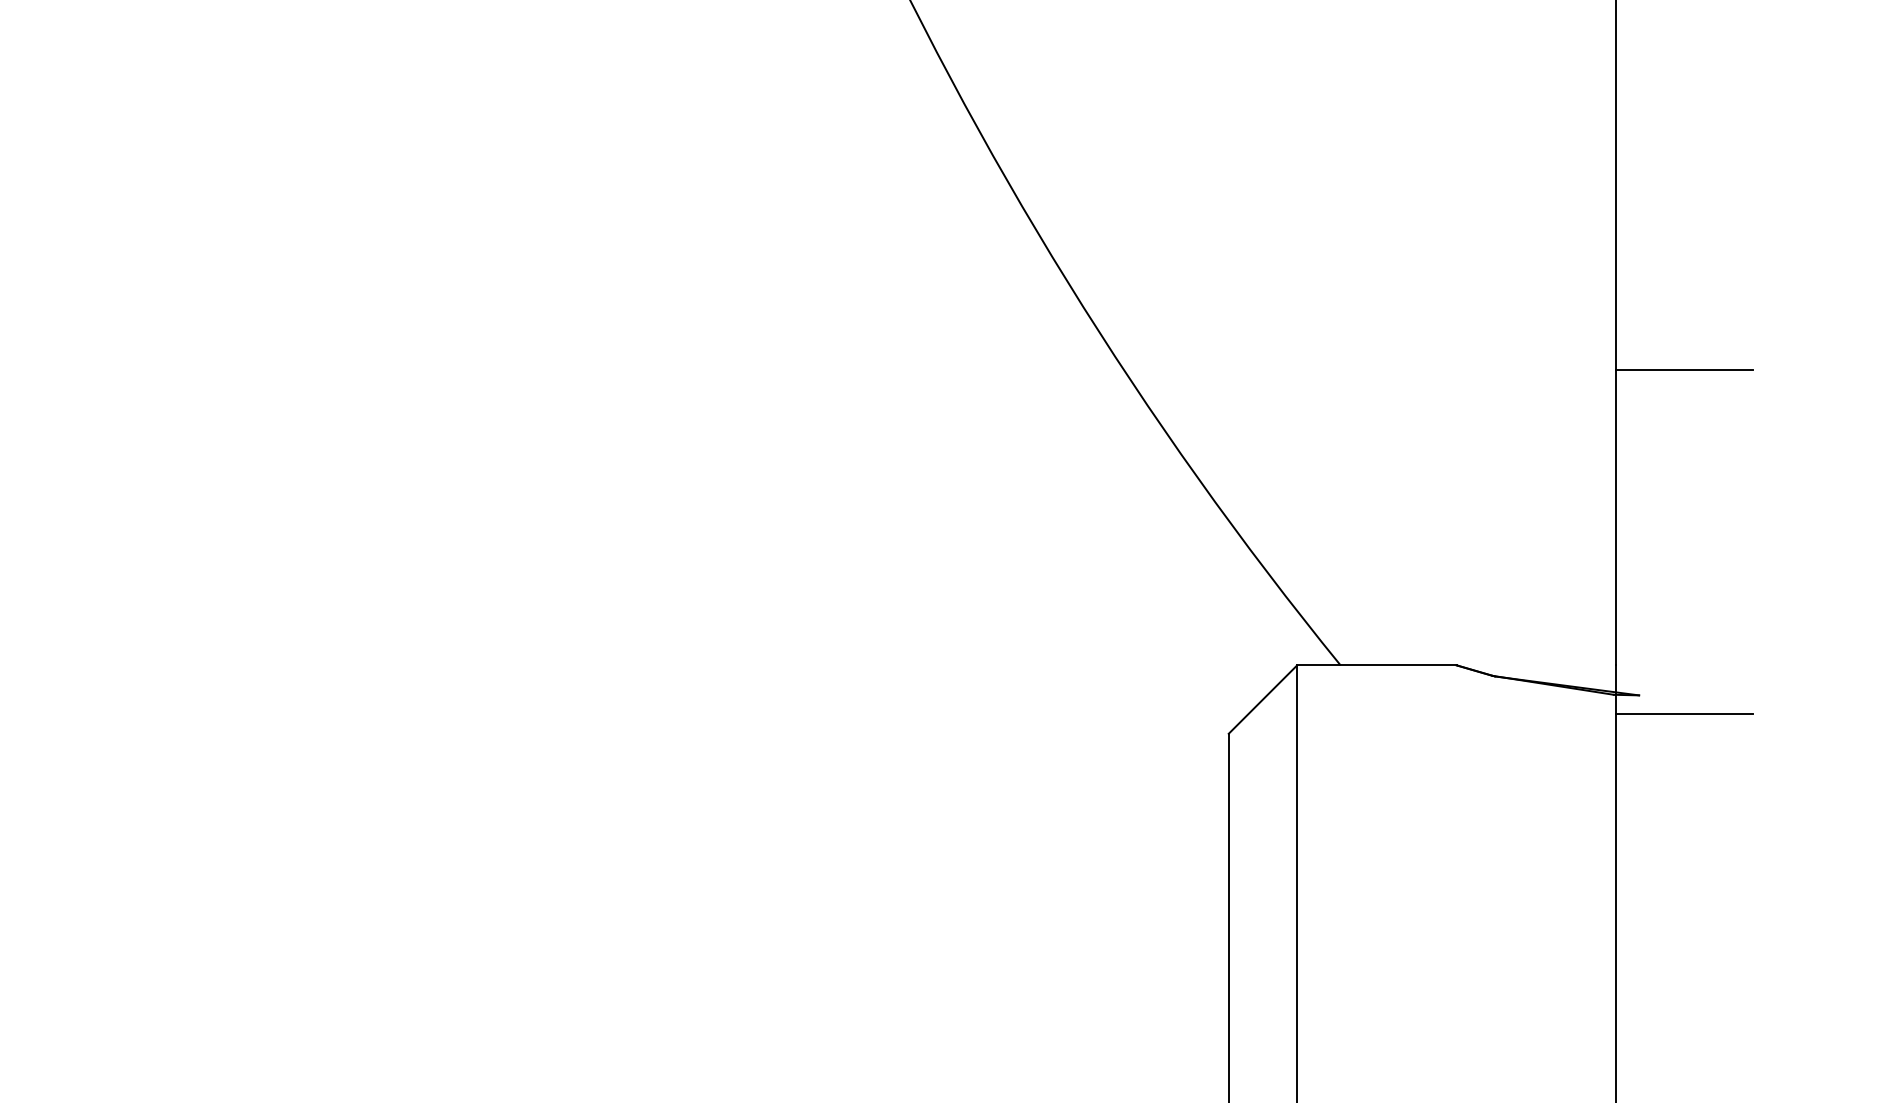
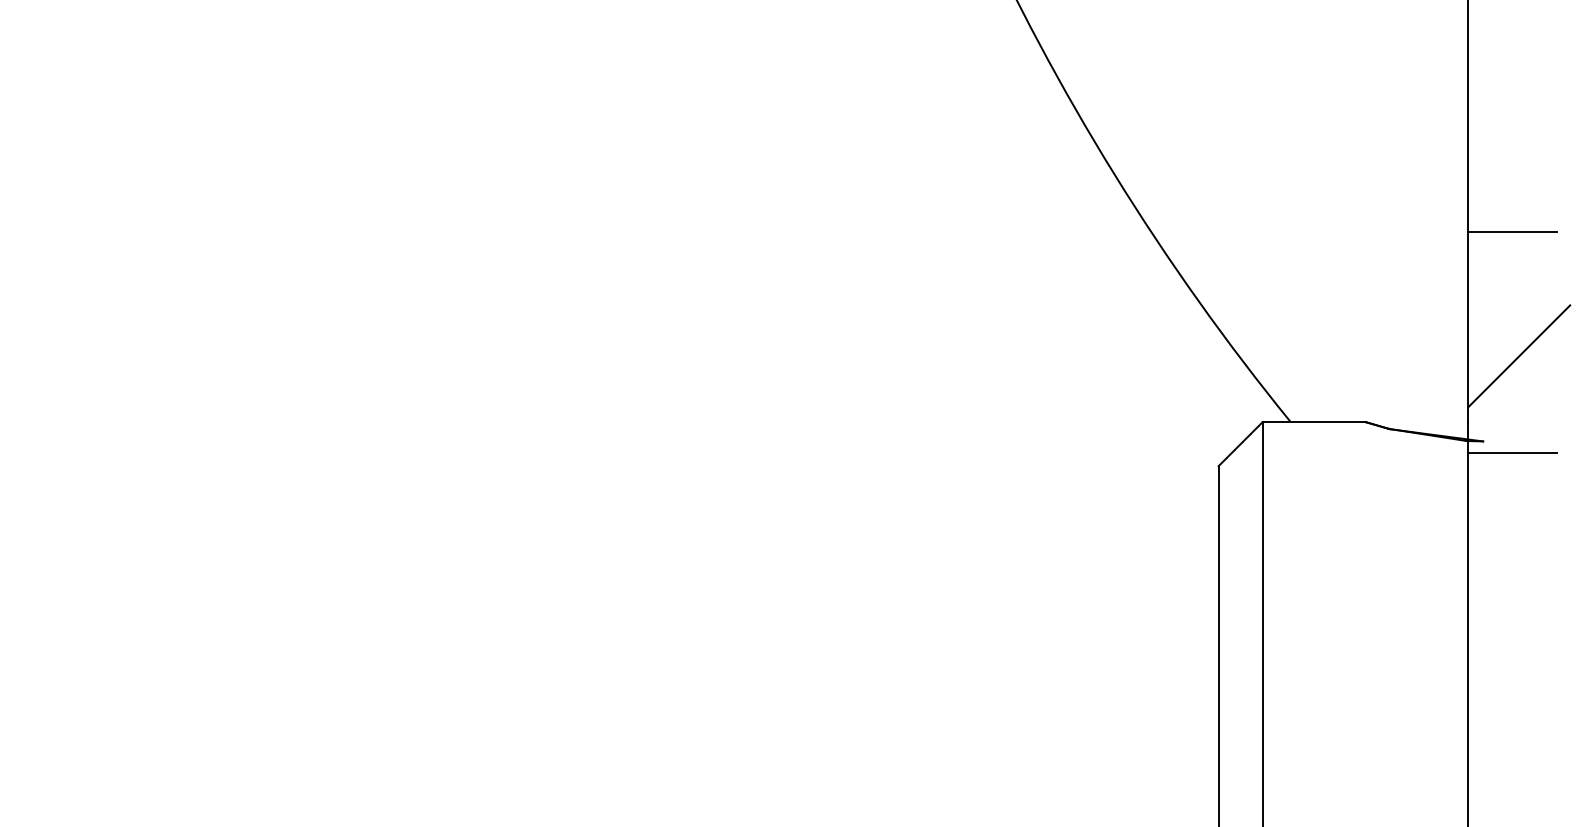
line: (1695, 563) -> (1519, 356), added

